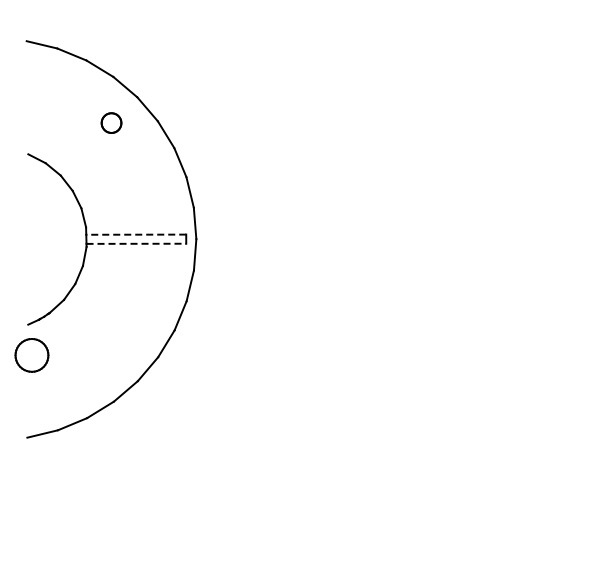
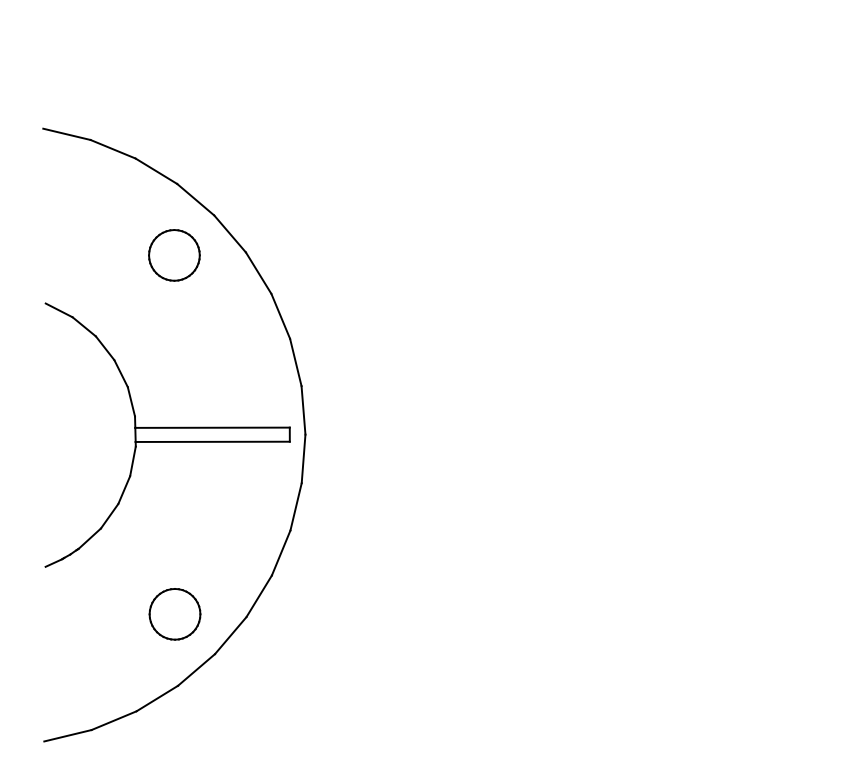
part: (111, 122) -> (174, 254), size x1.67
line: (136, 234) -> (212, 427), dashed -> solid
line: (136, 243) -> (212, 441), dashed -> solid
part: (31, 355) -> (174, 614), moved

